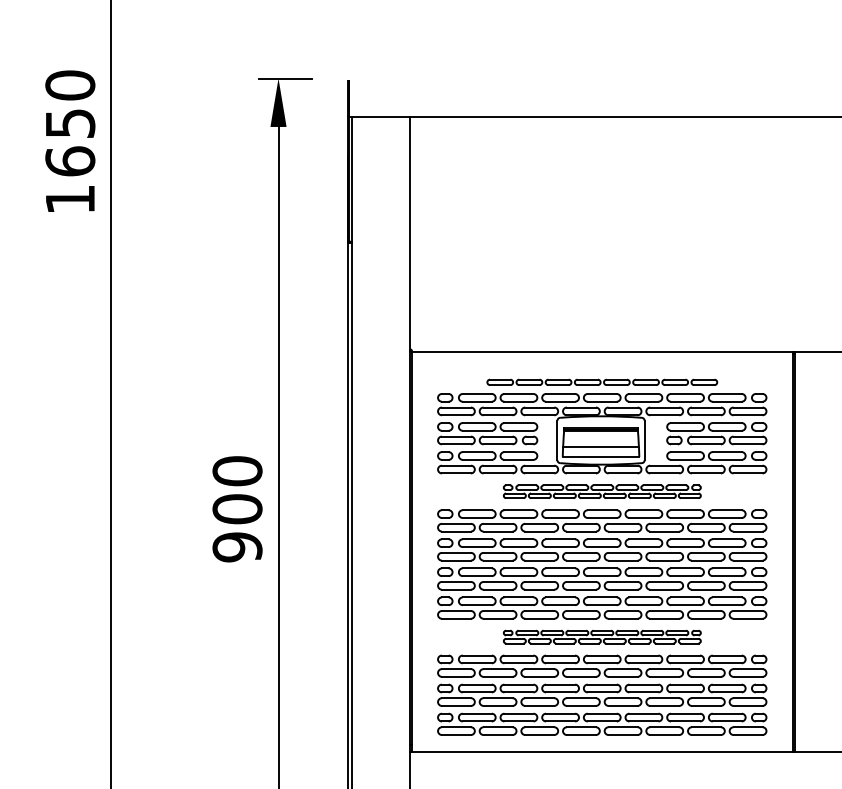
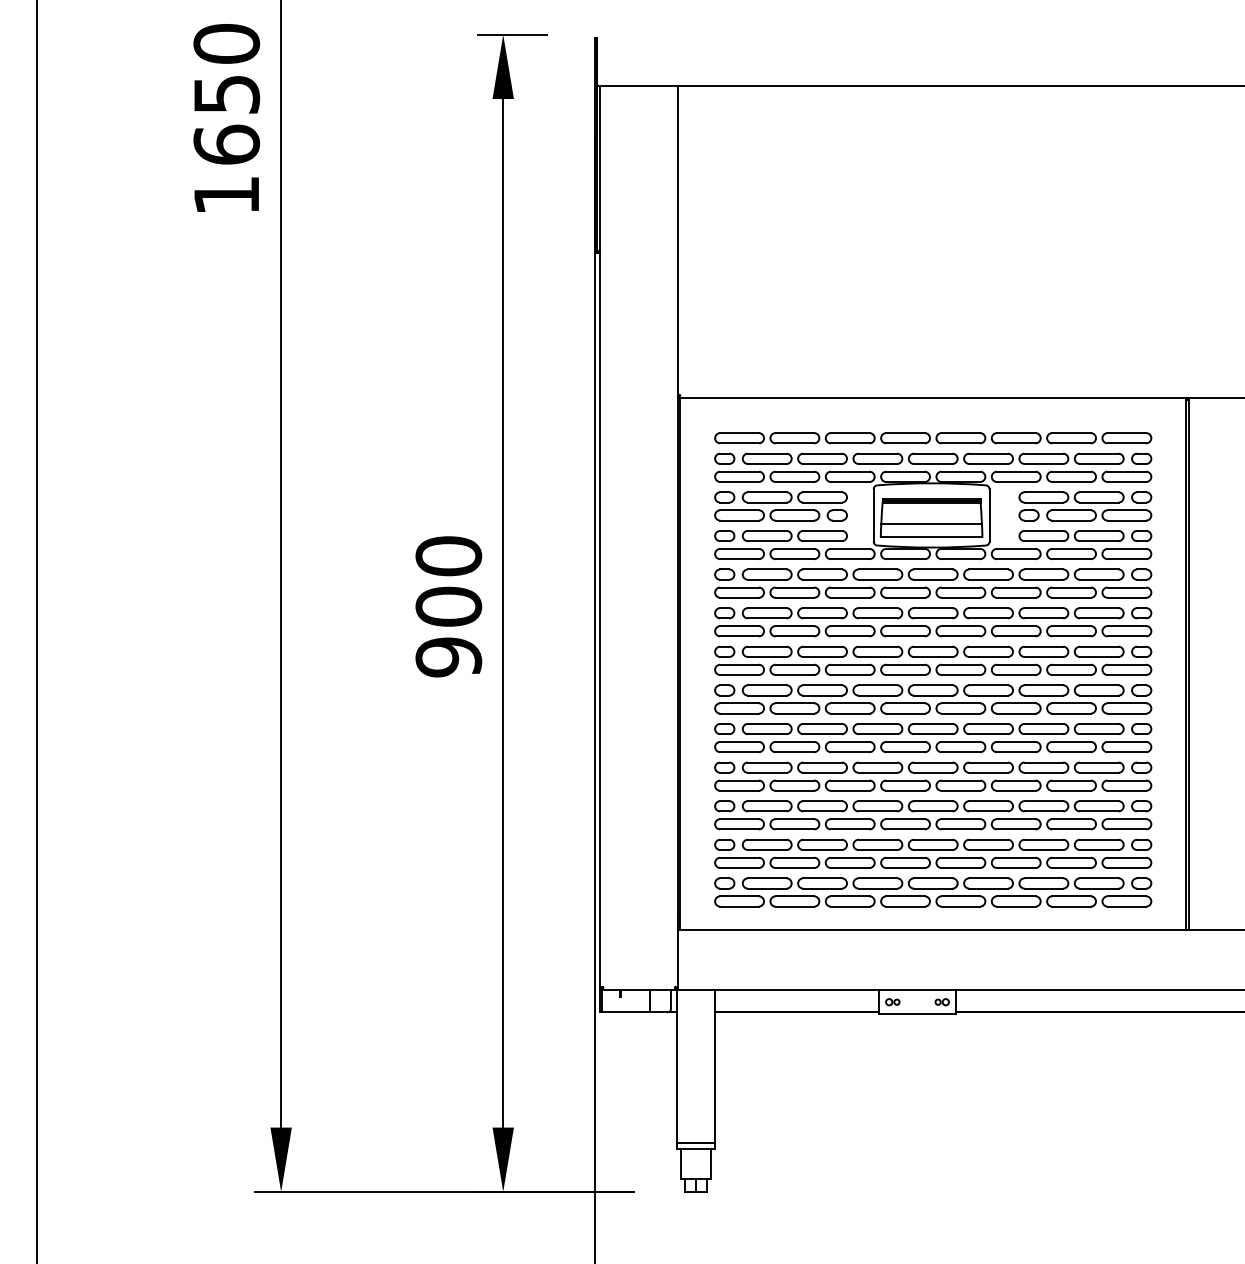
part: (602, 382) -> (933, 438), size x1.43
part: (602, 491) -> (933, 583), size x1.67
part: (602, 637) -> (933, 776), size x1.67

